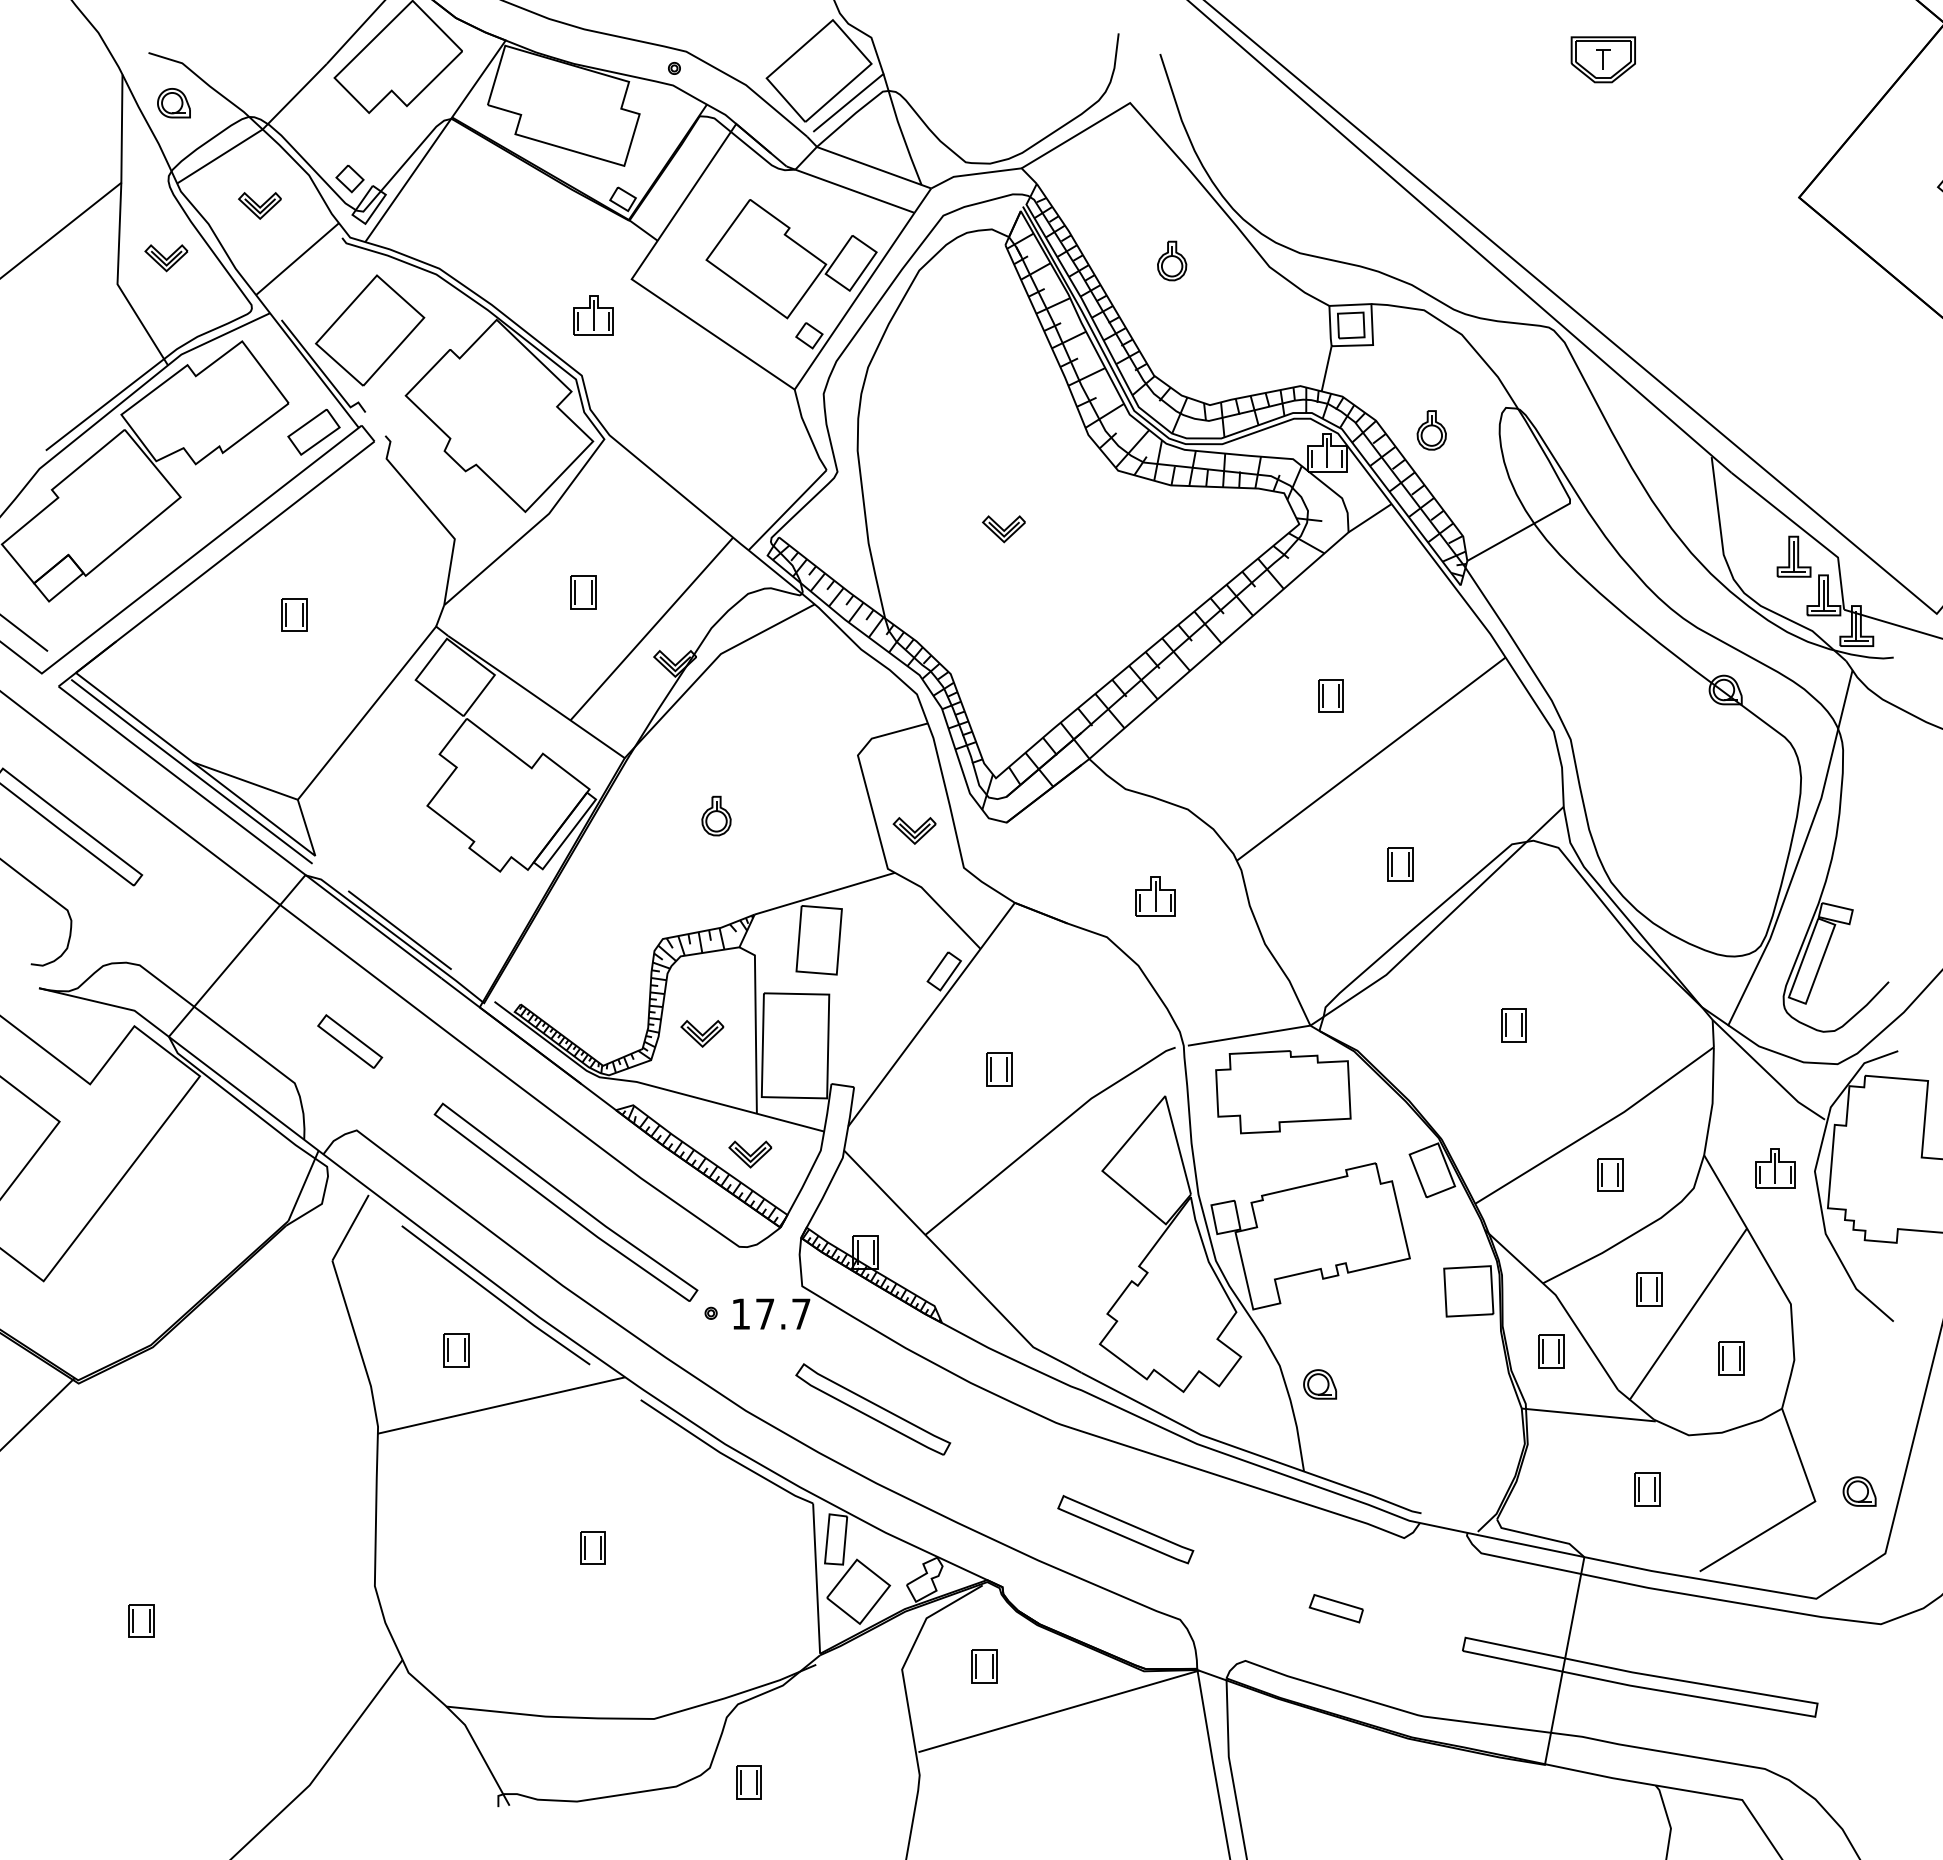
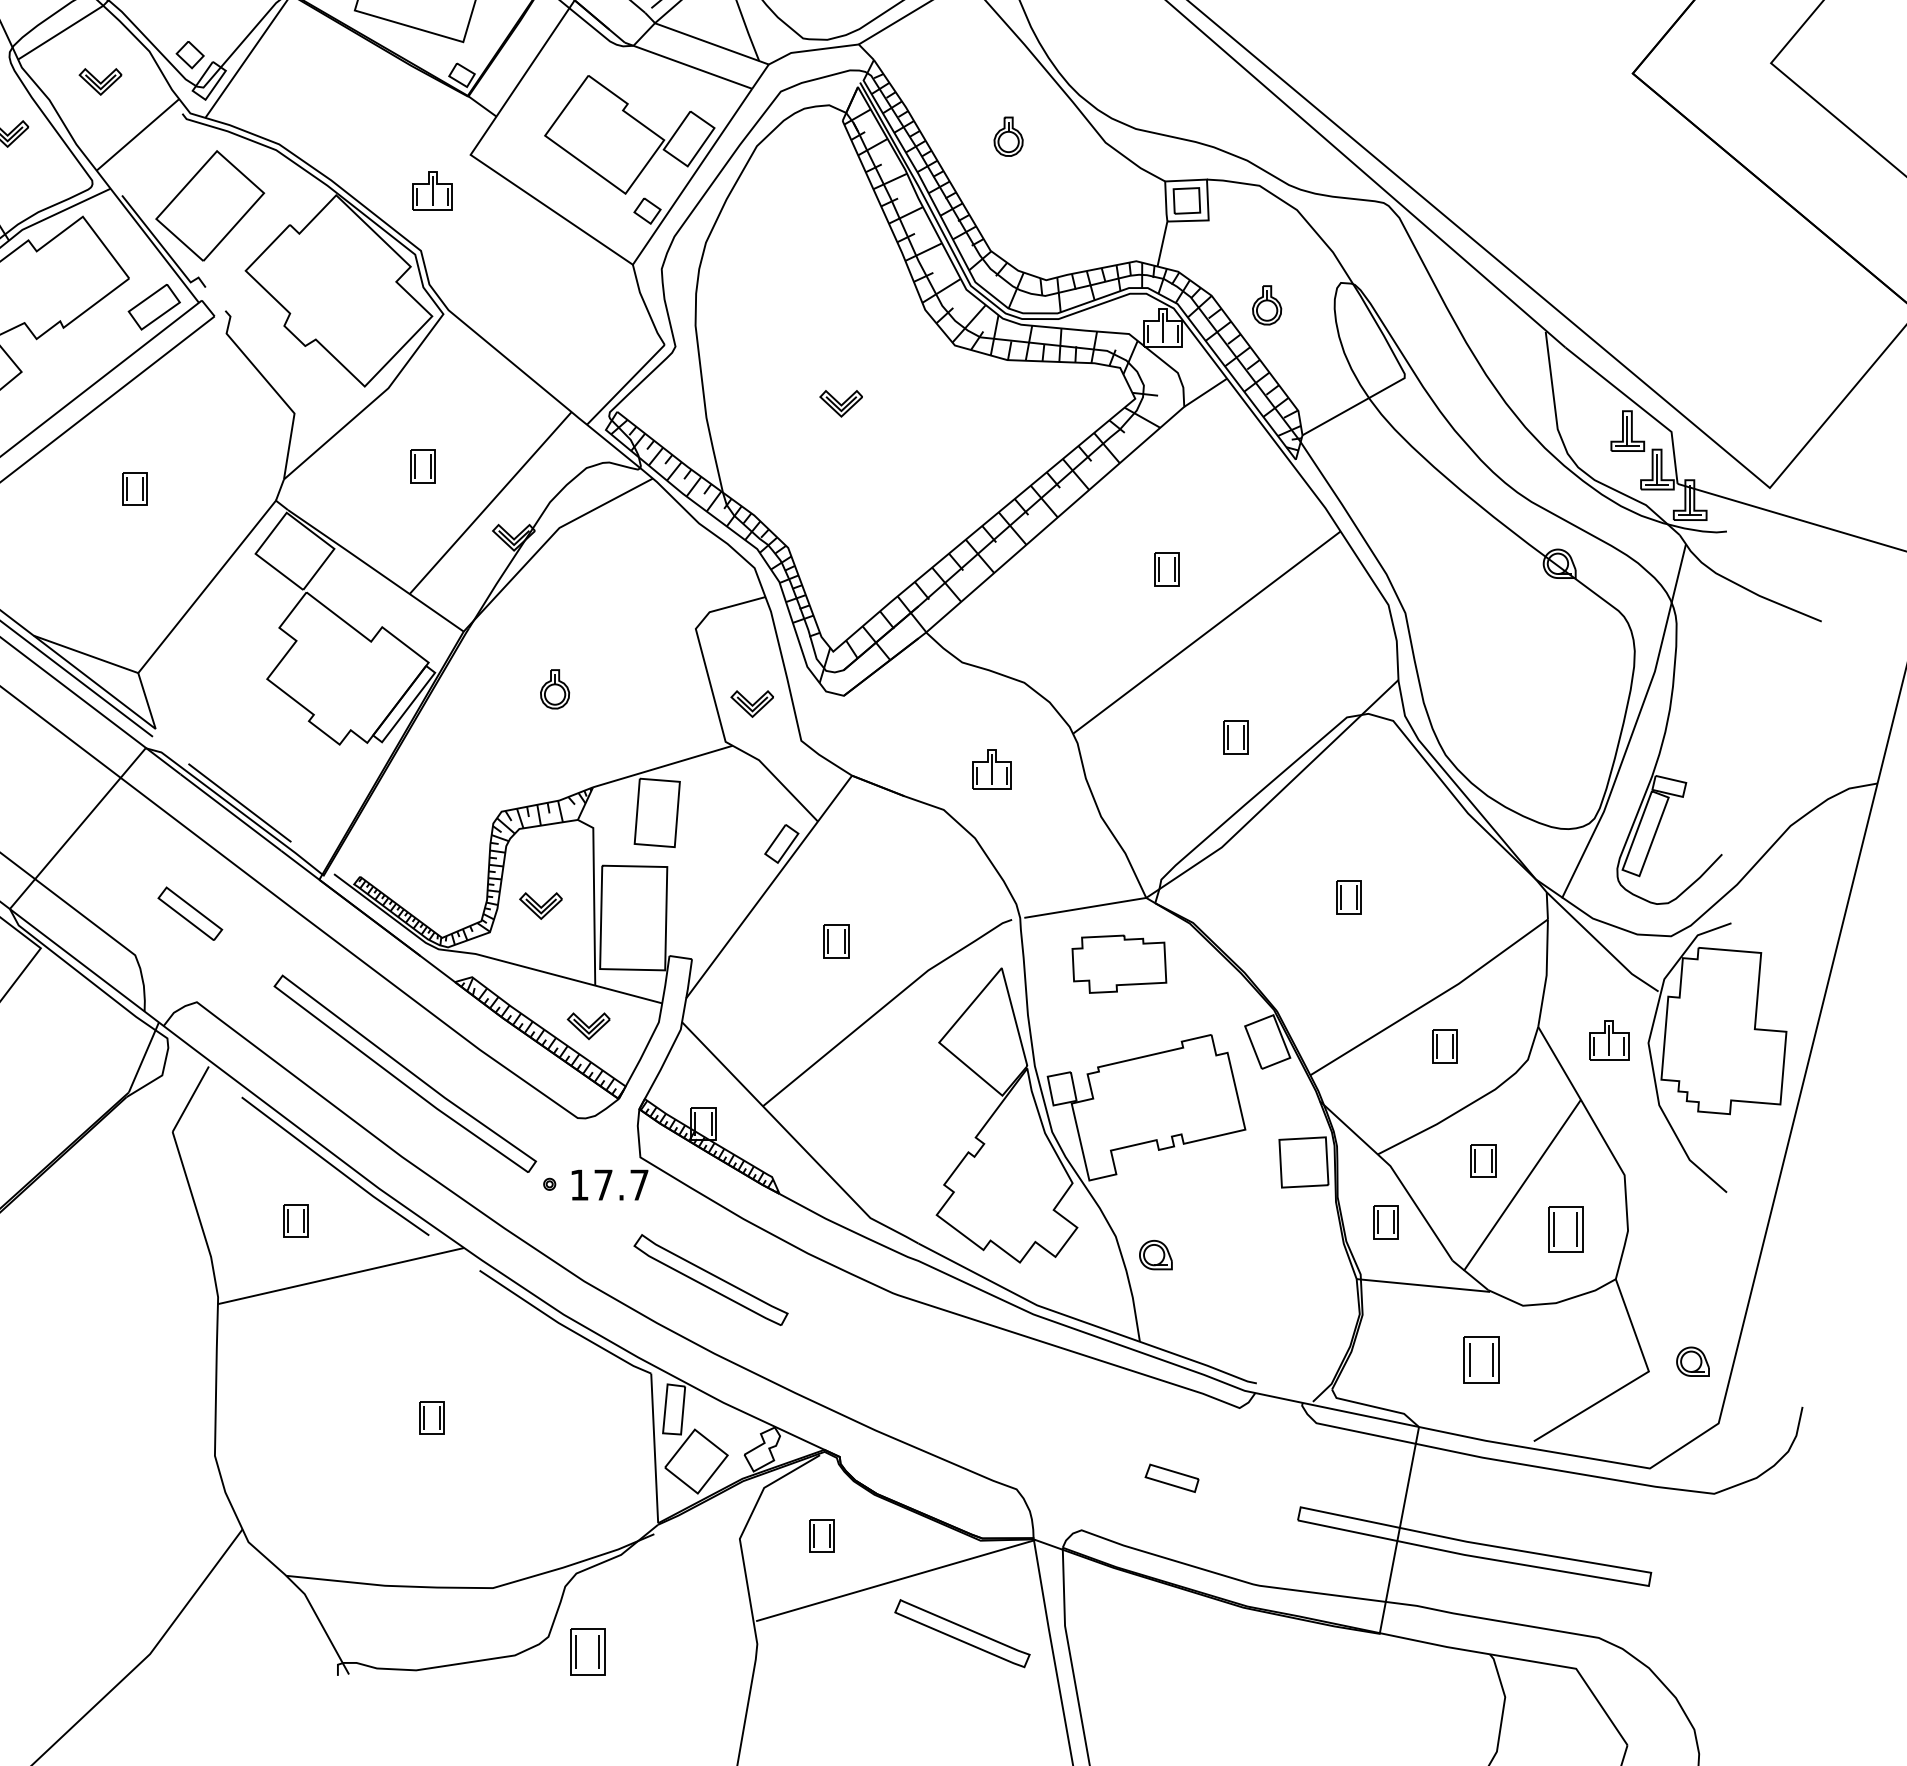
part: (1283, 1092) -> (1119, 964), size x0.7
part: (1731, 1358) -> (1565, 1229), size x1.4
part: (1647, 1489) -> (1481, 1359), size x1.4
part: (1125, 1529) -> (962, 1633), moved
part: (748, 1782) -> (586, 1651), size x1.4

